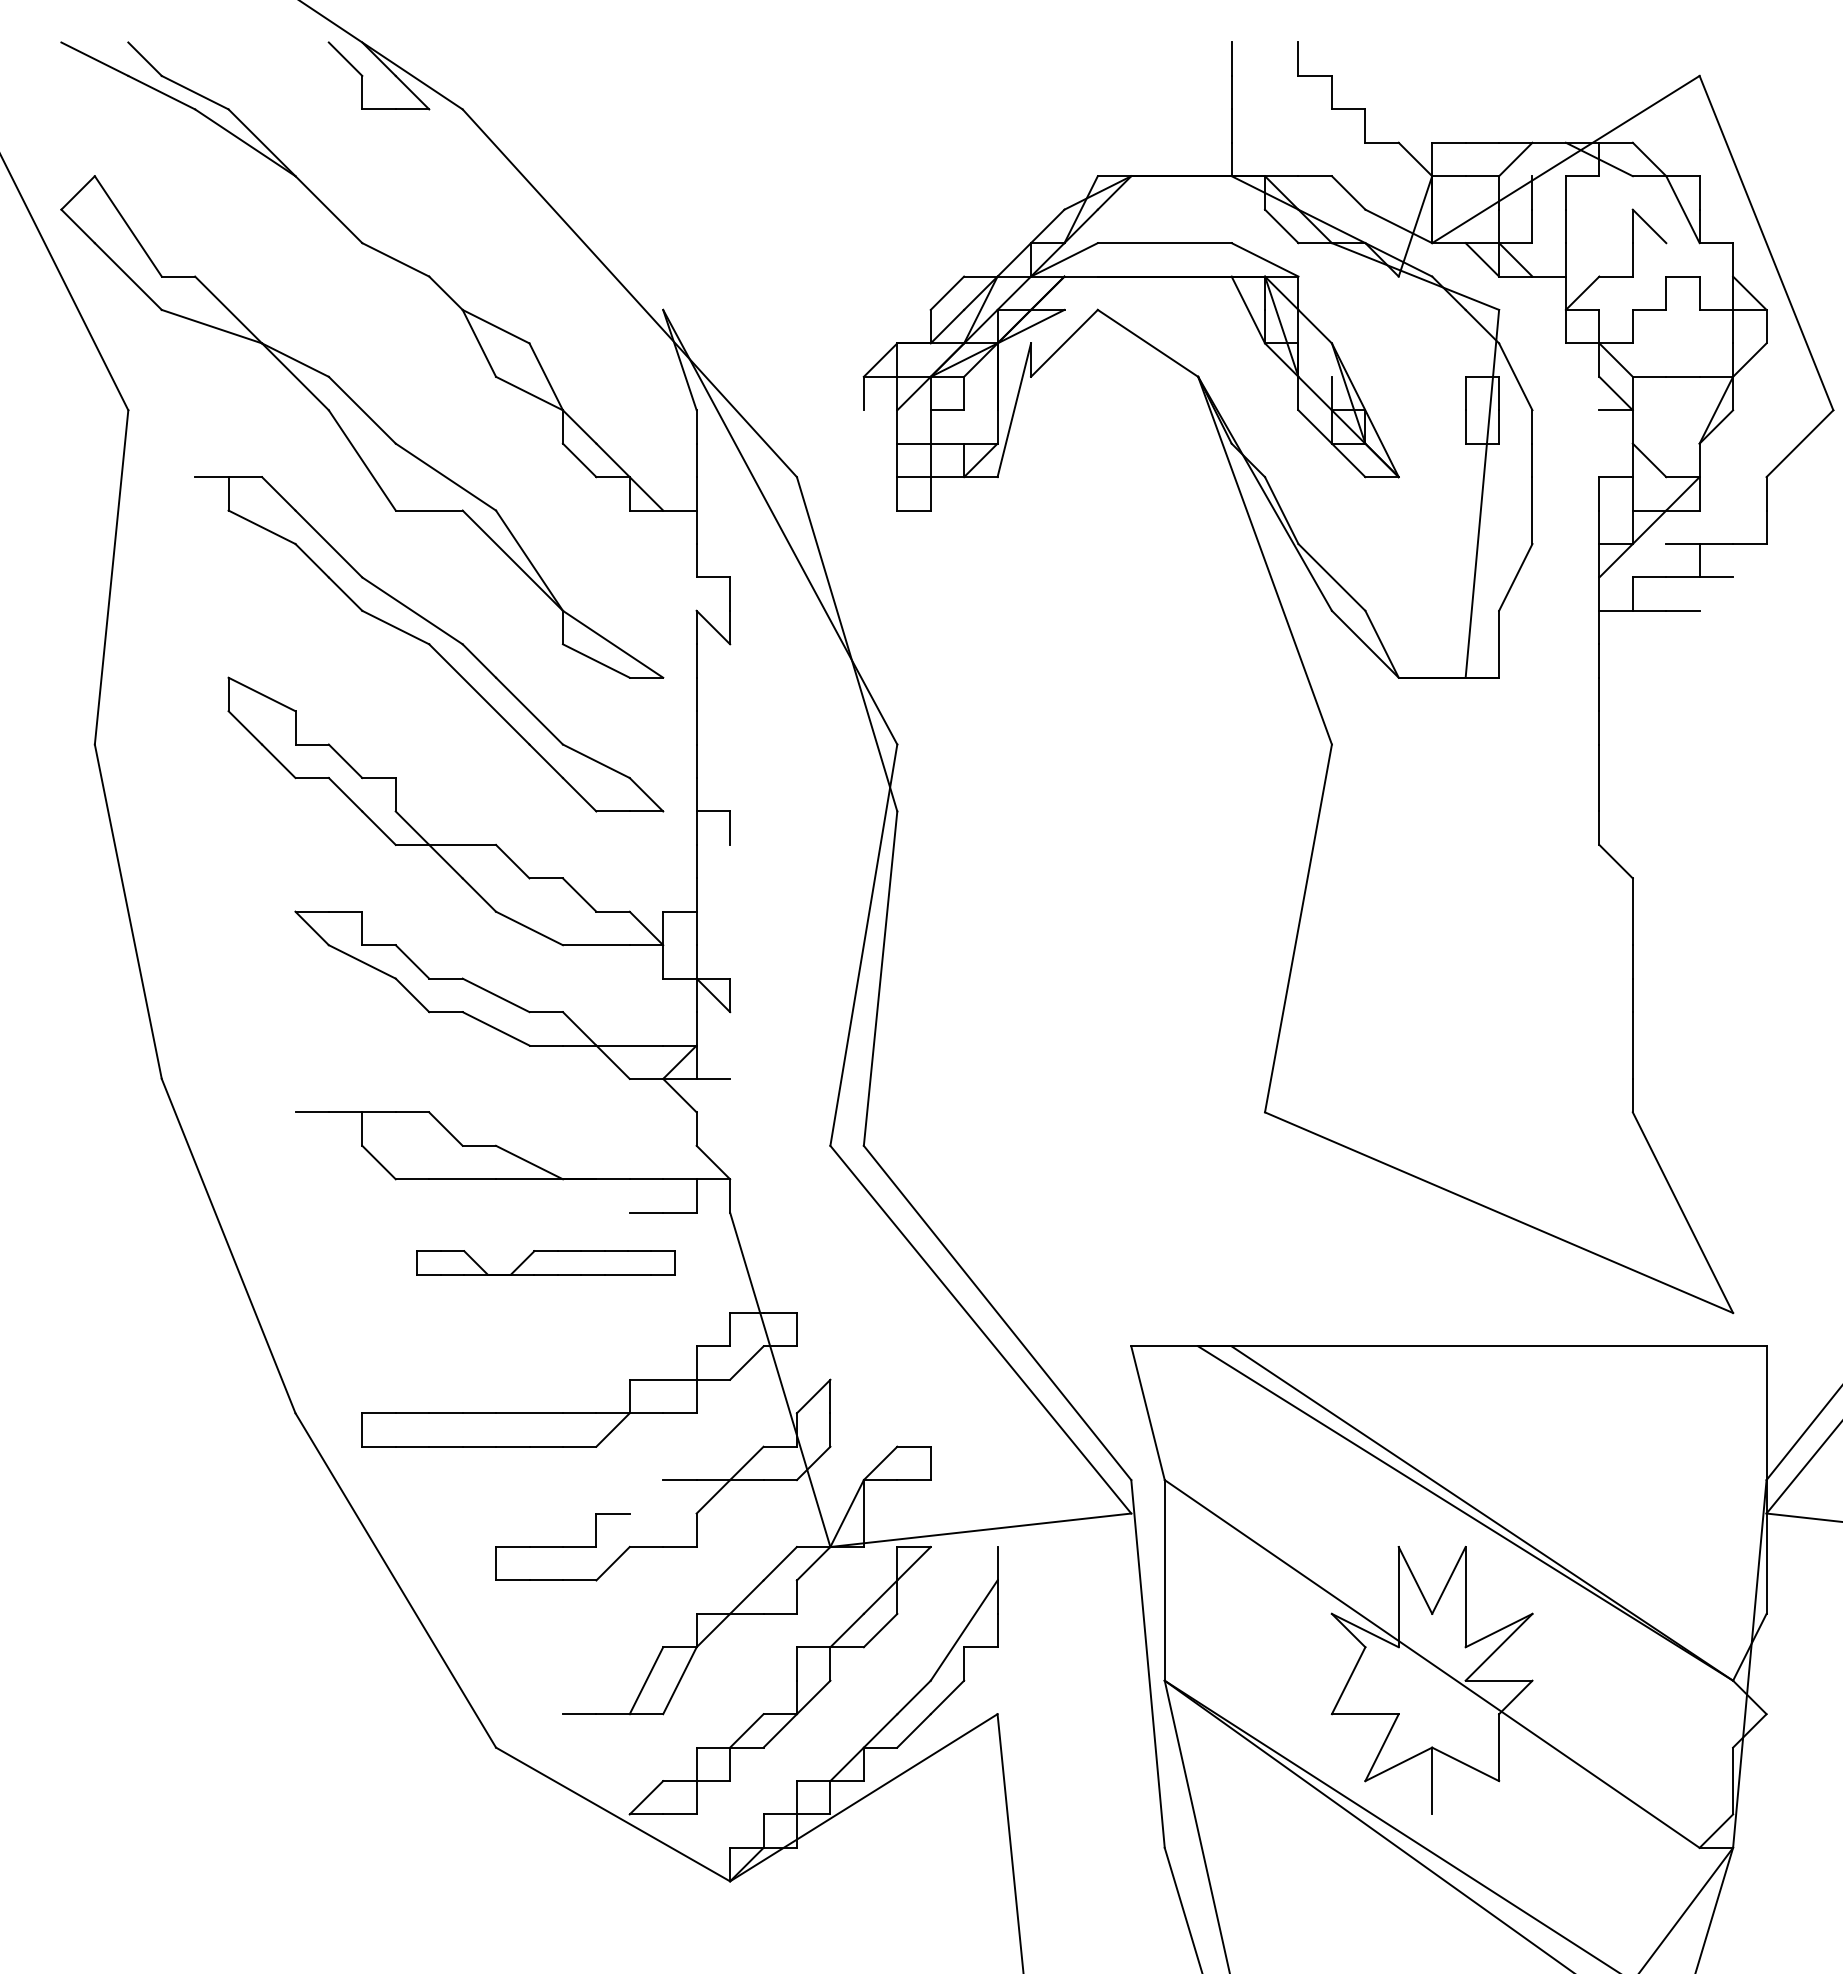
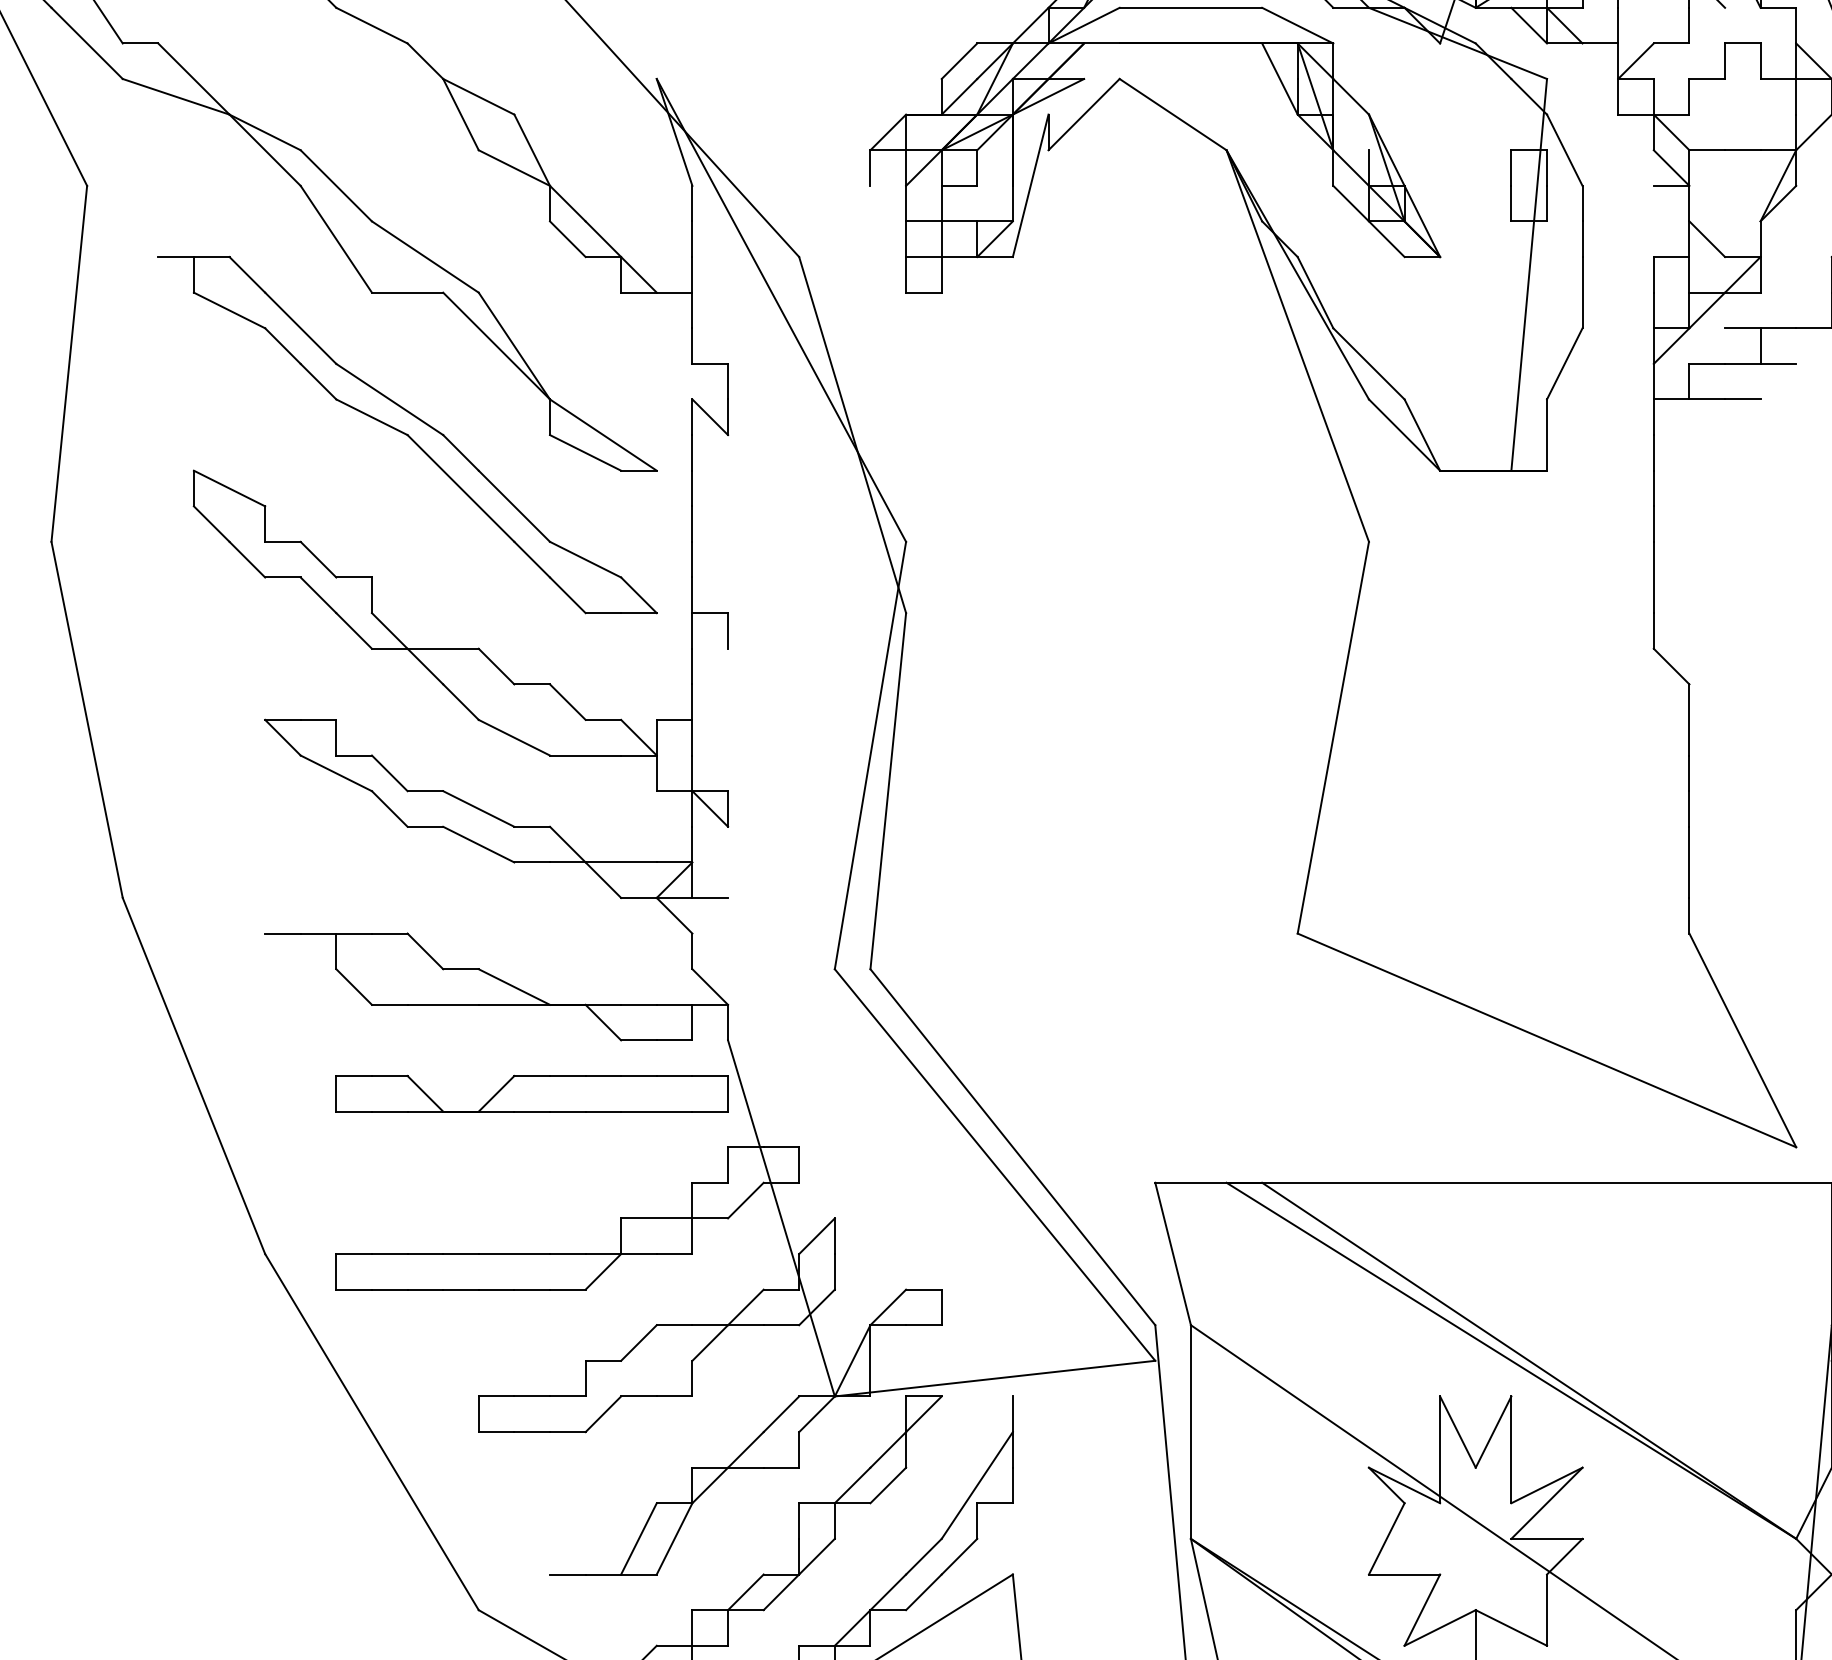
line: (612, 1195) -> (602, 1022), added
part: (545, 1262) -> (531, 1093), size x1.43
line: (646, 1496) -> (638, 1342), added

